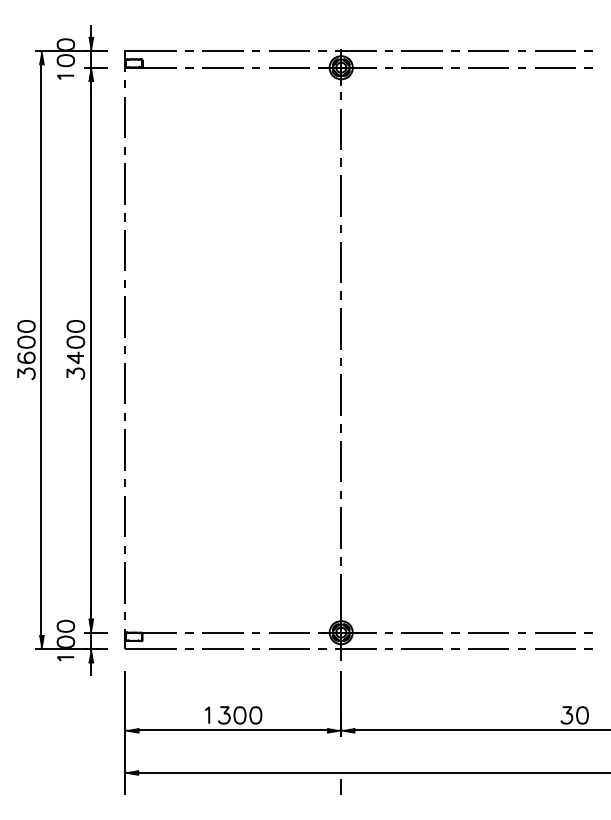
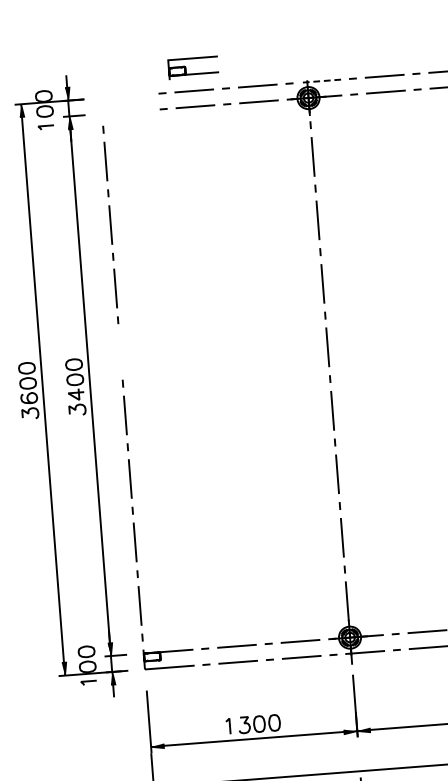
line: (355, 51) -> (320, 81), solid -> dashed
part: (143, 60) -> (186, 67), moved
line: (124, 316) -> (119, 351), removed

